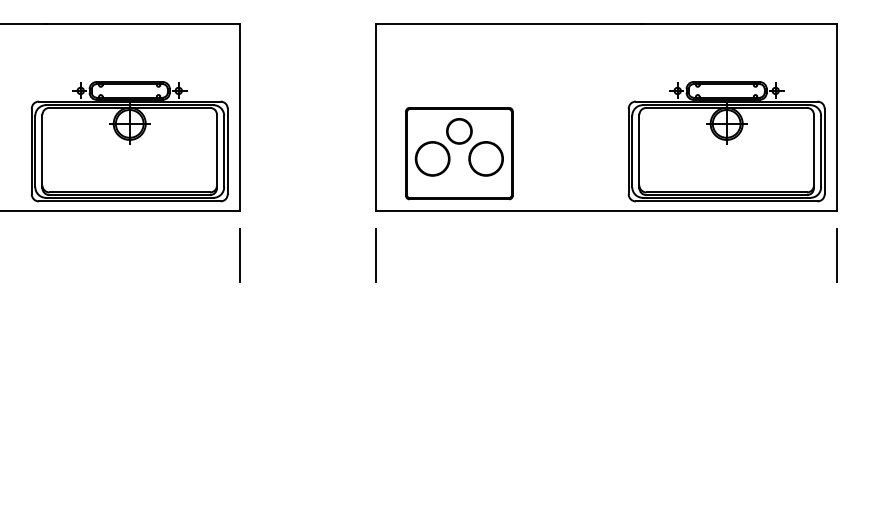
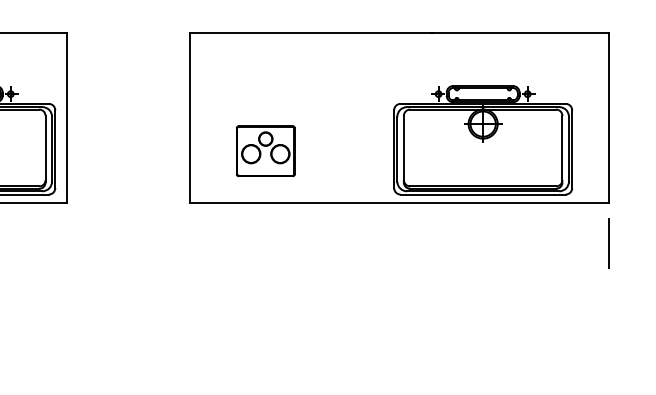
part: (726, 141) -> (482, 140), moved
part: (459, 153) -> (265, 151), size x0.6
line: (240, 255) -> (66, 243), removed
line: (375, 255) -> (189, 243), removed

